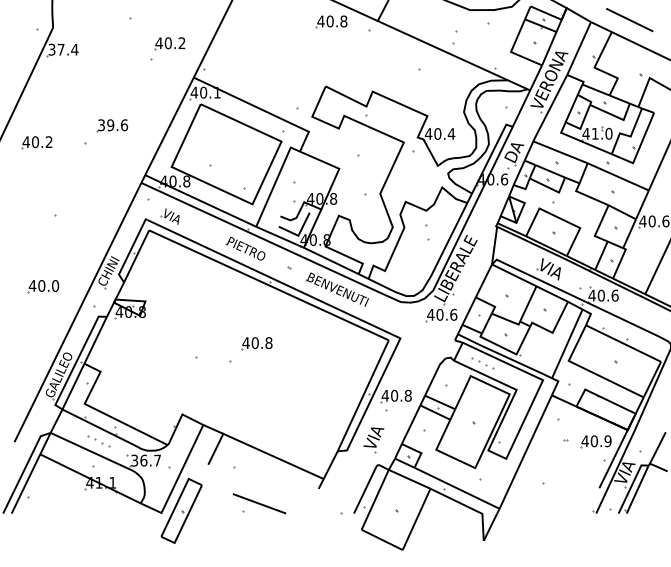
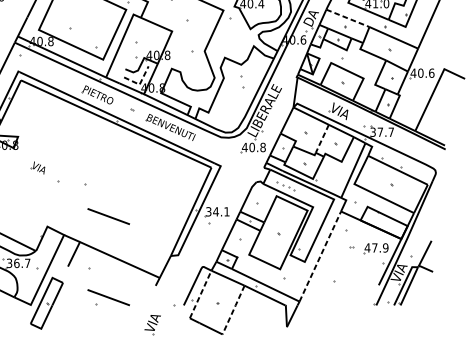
line: (560, 152) -> (347, 18), solid -> dashed
part: (169, 216) -> (37, 167), moved
line: (299, 234) -> (140, 83), solid -> dashed
text: (603, 295) -> (382, 132), 40.6 -> 37.7
line: (528, 304) -> (322, 139), solid -> dashed
text: (453, 314) -> (262, 147), 40.6 -> 40.8
part: (256, 343) -> (106, 170), removed
text: (396, 395) -> (217, 211), 40.8 -> 34.1
line: (259, 401) -> (108, 216), added
part: (373, 440) -> (152, 325), moved
text: (593, 441) -> (374, 248), 40.9 -> 47.9
line: (525, 451) -> (320, 256), solid -> dashed
line: (375, 499) -> (200, 294), solid -> dashed
line: (416, 518) -> (233, 309), solid -> dashed

